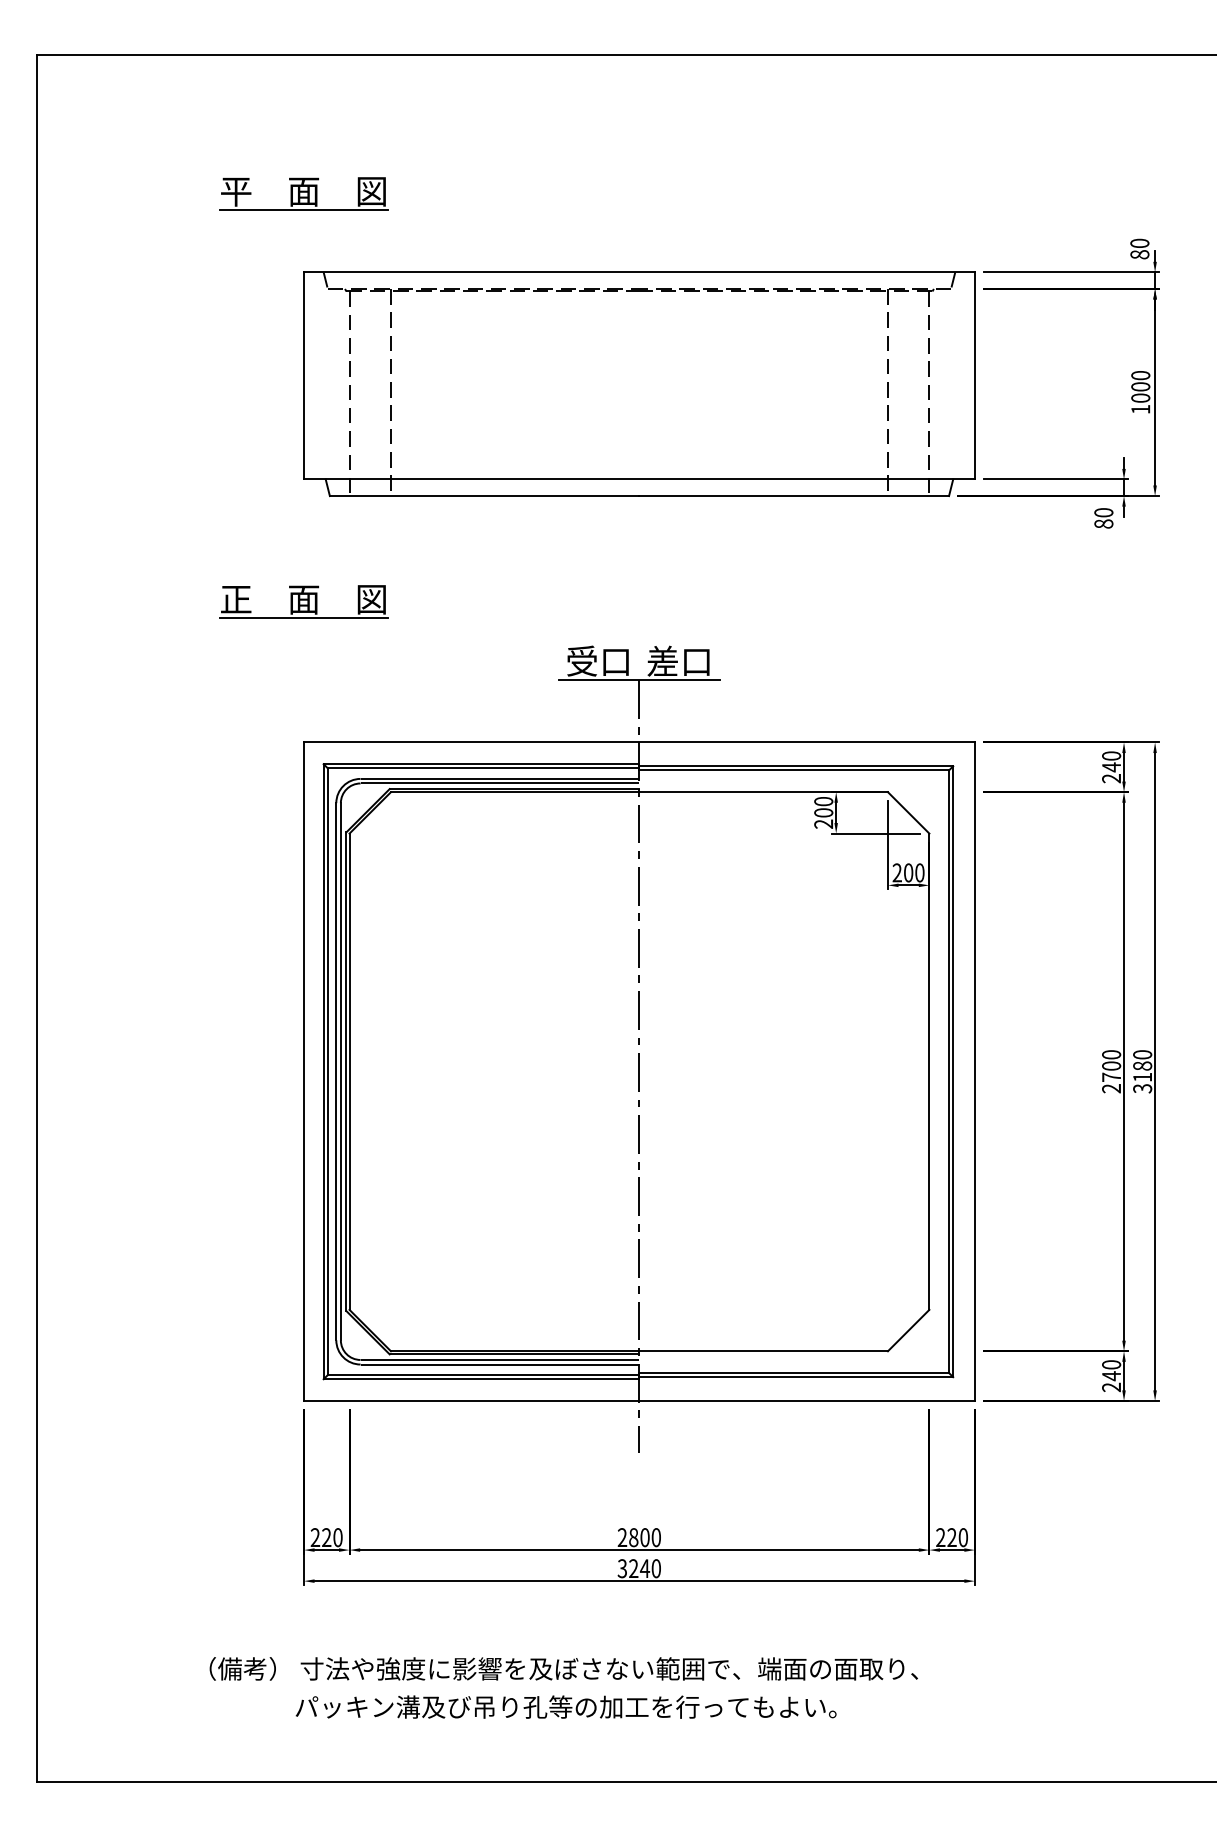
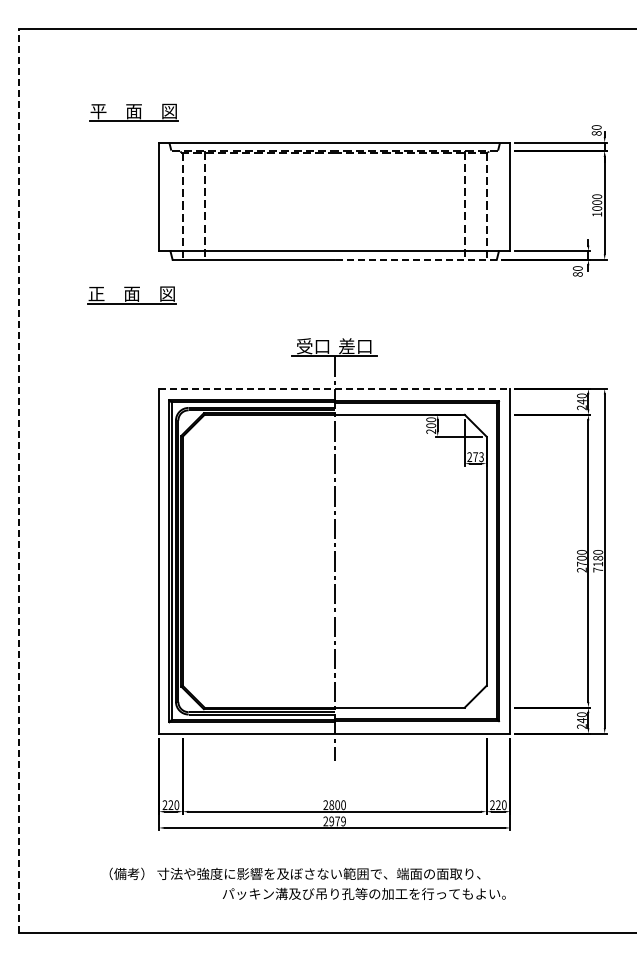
part: (302, 193) -> (133, 112), moved
line: (793, 495) -> (415, 259), solid -> dashed
part: (302, 602) -> (131, 295), moved
line: (639, 741) -> (334, 388), solid -> dashed
text: (914, 873) -> (478, 457), 200 -> 273
line: (37, 917) -> (19, 480), solid -> dashed
text: (1143, 1087) -> (598, 569), 3180 -> 7180
text: (639, 1568) -> (334, 821), 3240 -> 2979
text: (564, 1706) -> (363, 893), moved

